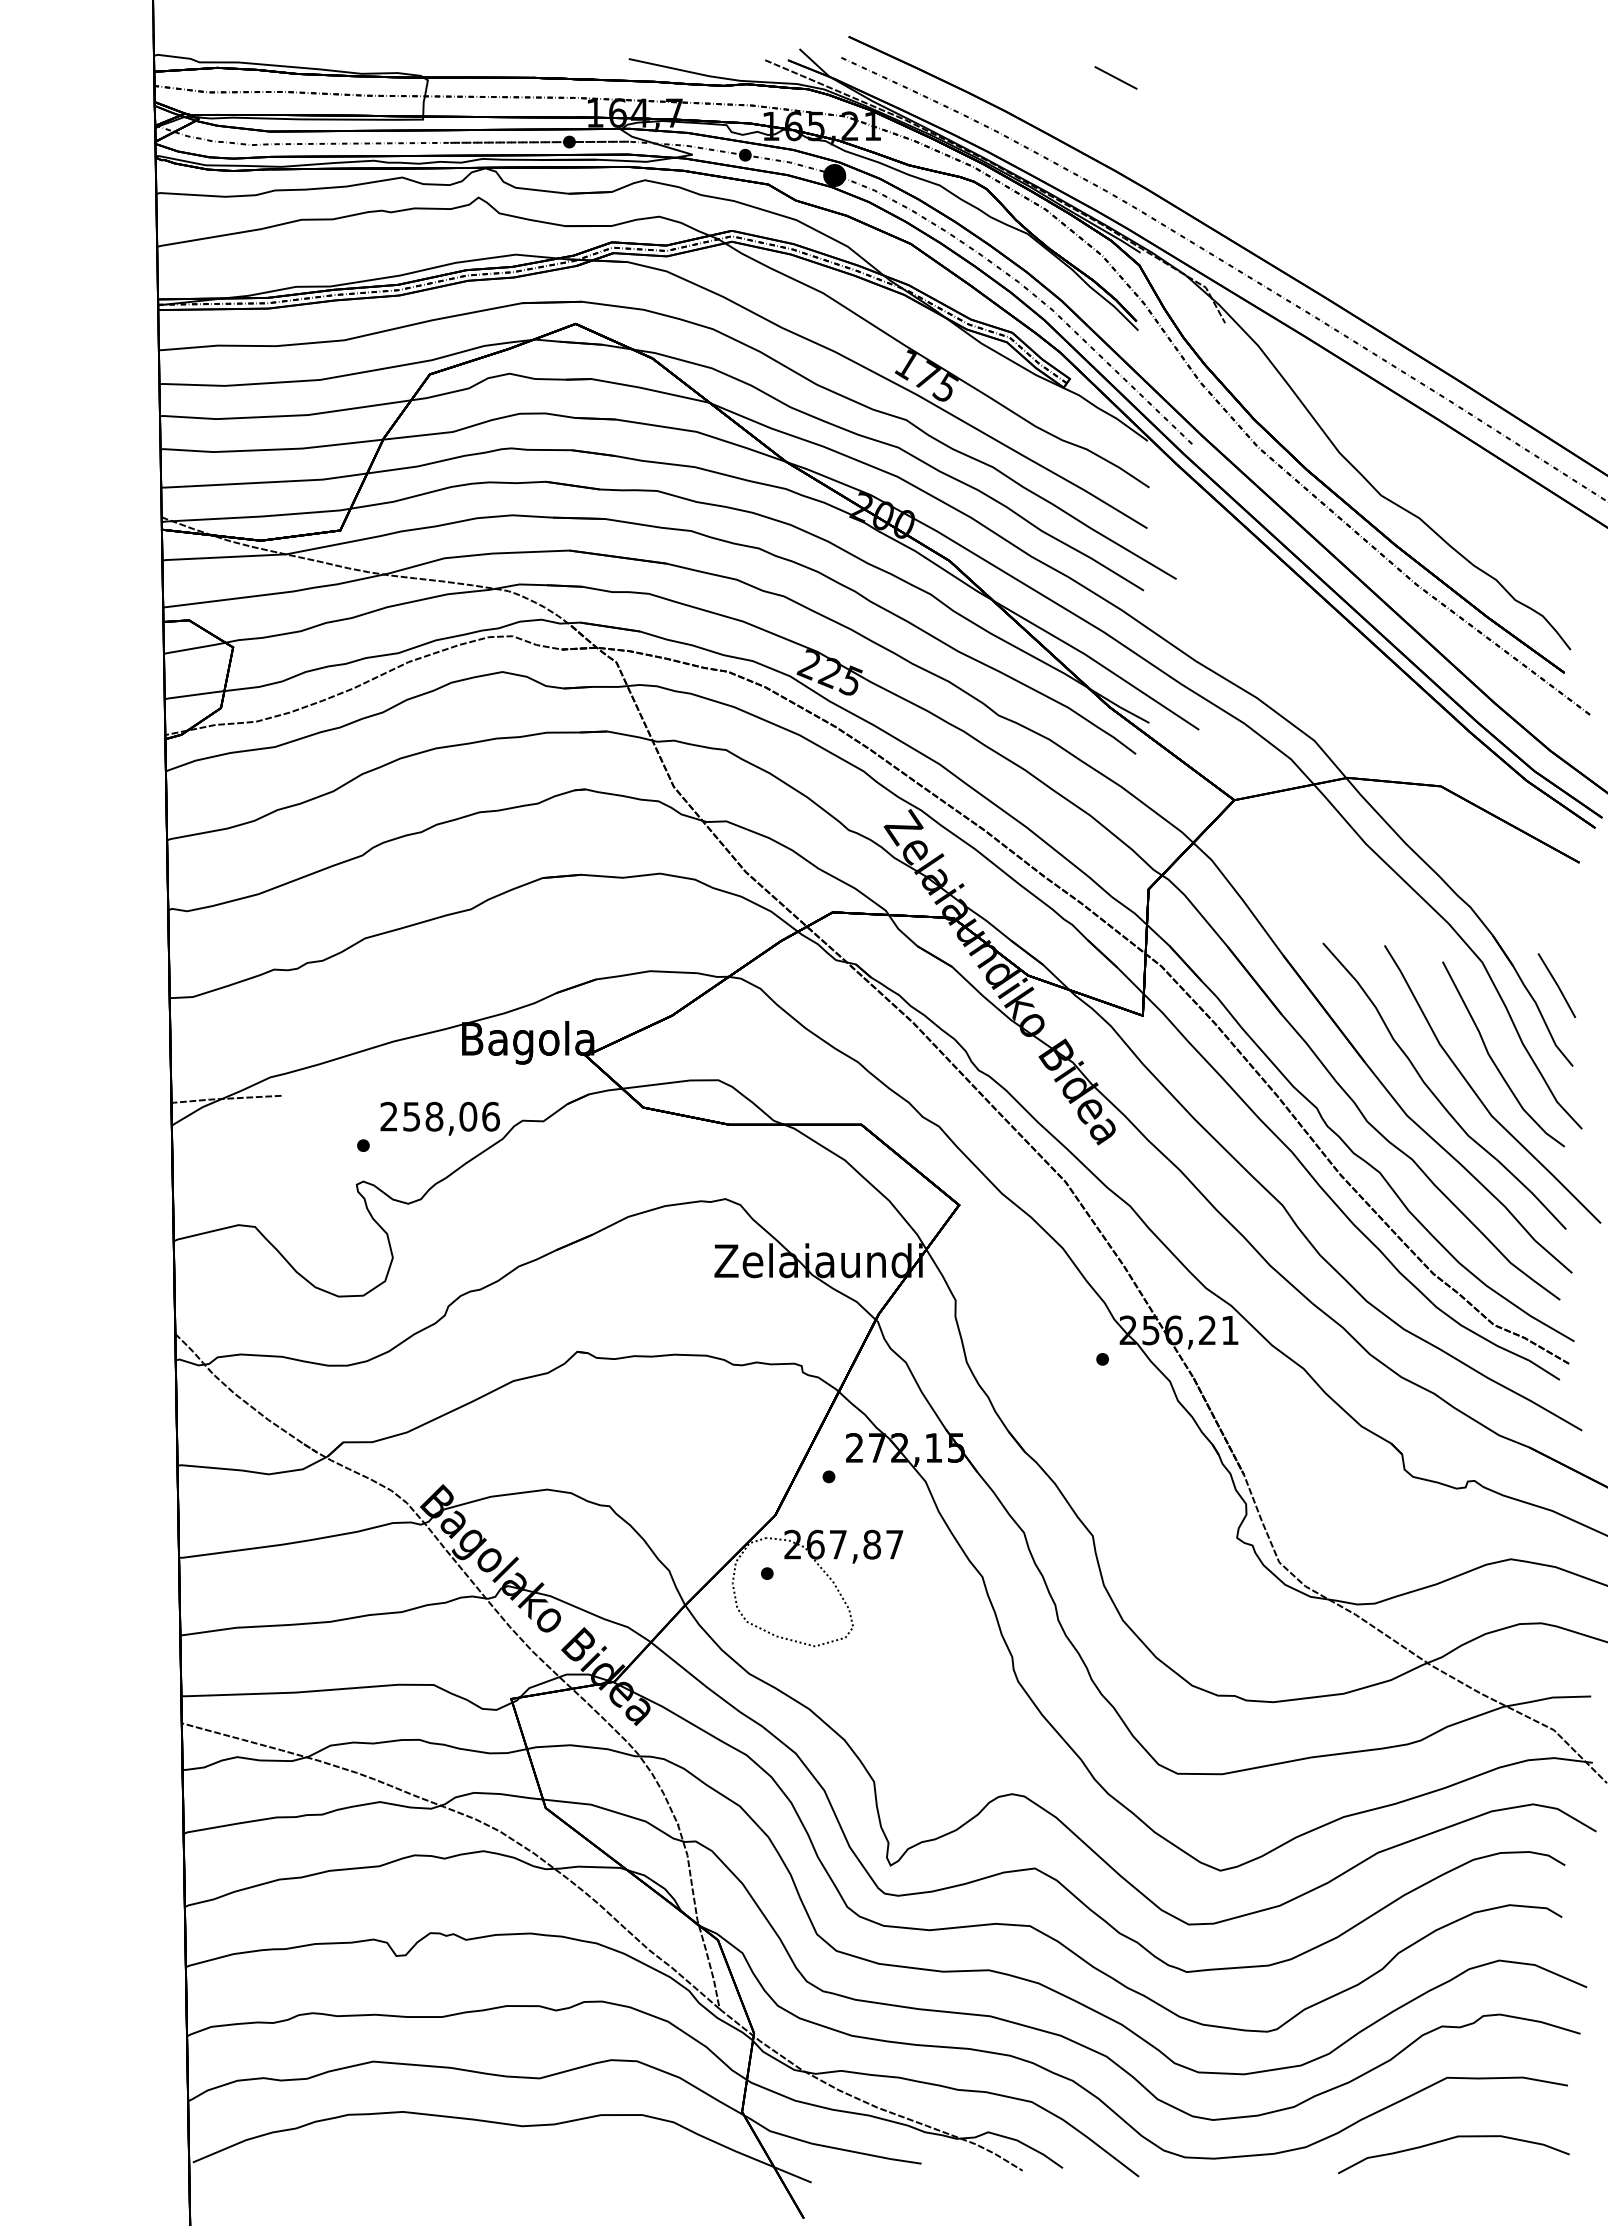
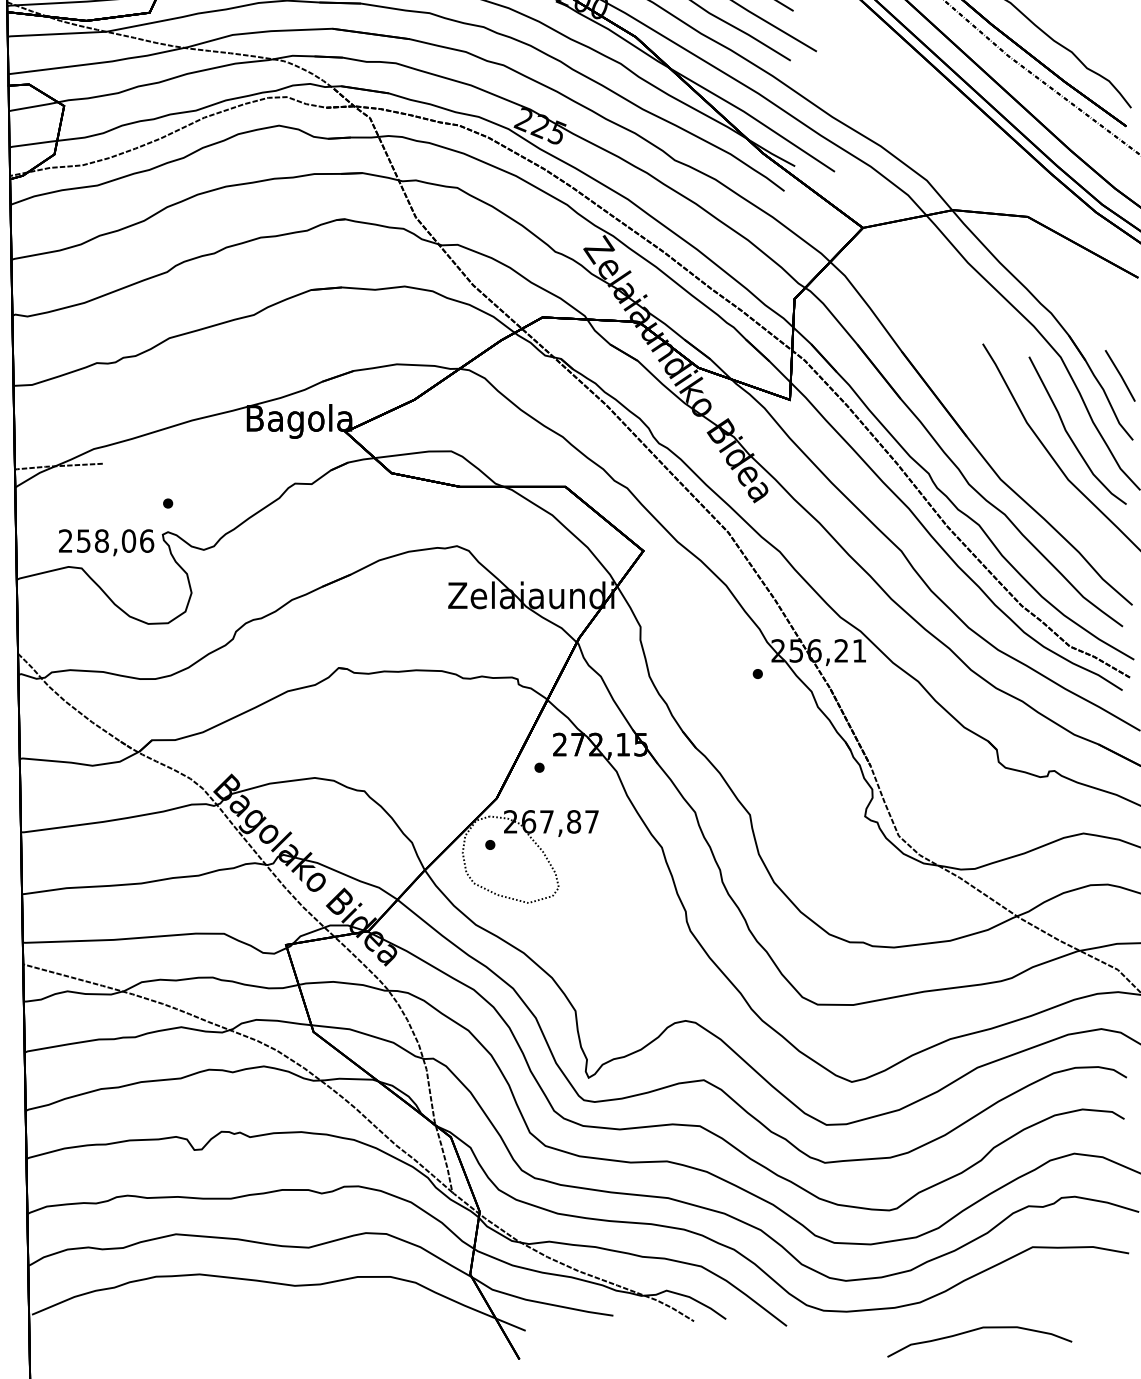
curve: (1434, 1093) -> (1022, 461), removed
text: (439, 1118) -> (105, 542), moved
curve: (1448, 2140) -> (975, 1330), moved

